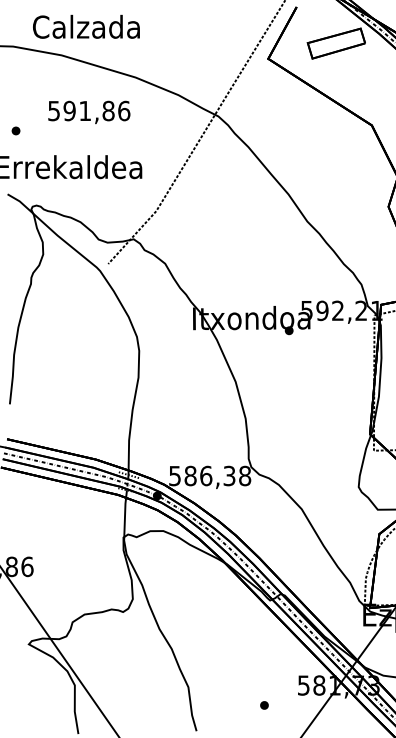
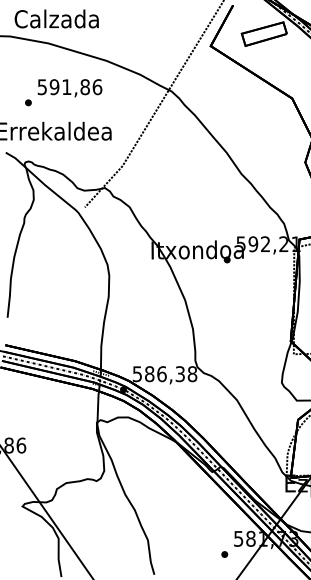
text: (86, 26) -> (56, 18), moved
part: (16, 130) -> (28, 102), moved
part: (264, 705) -> (224, 554), moved

